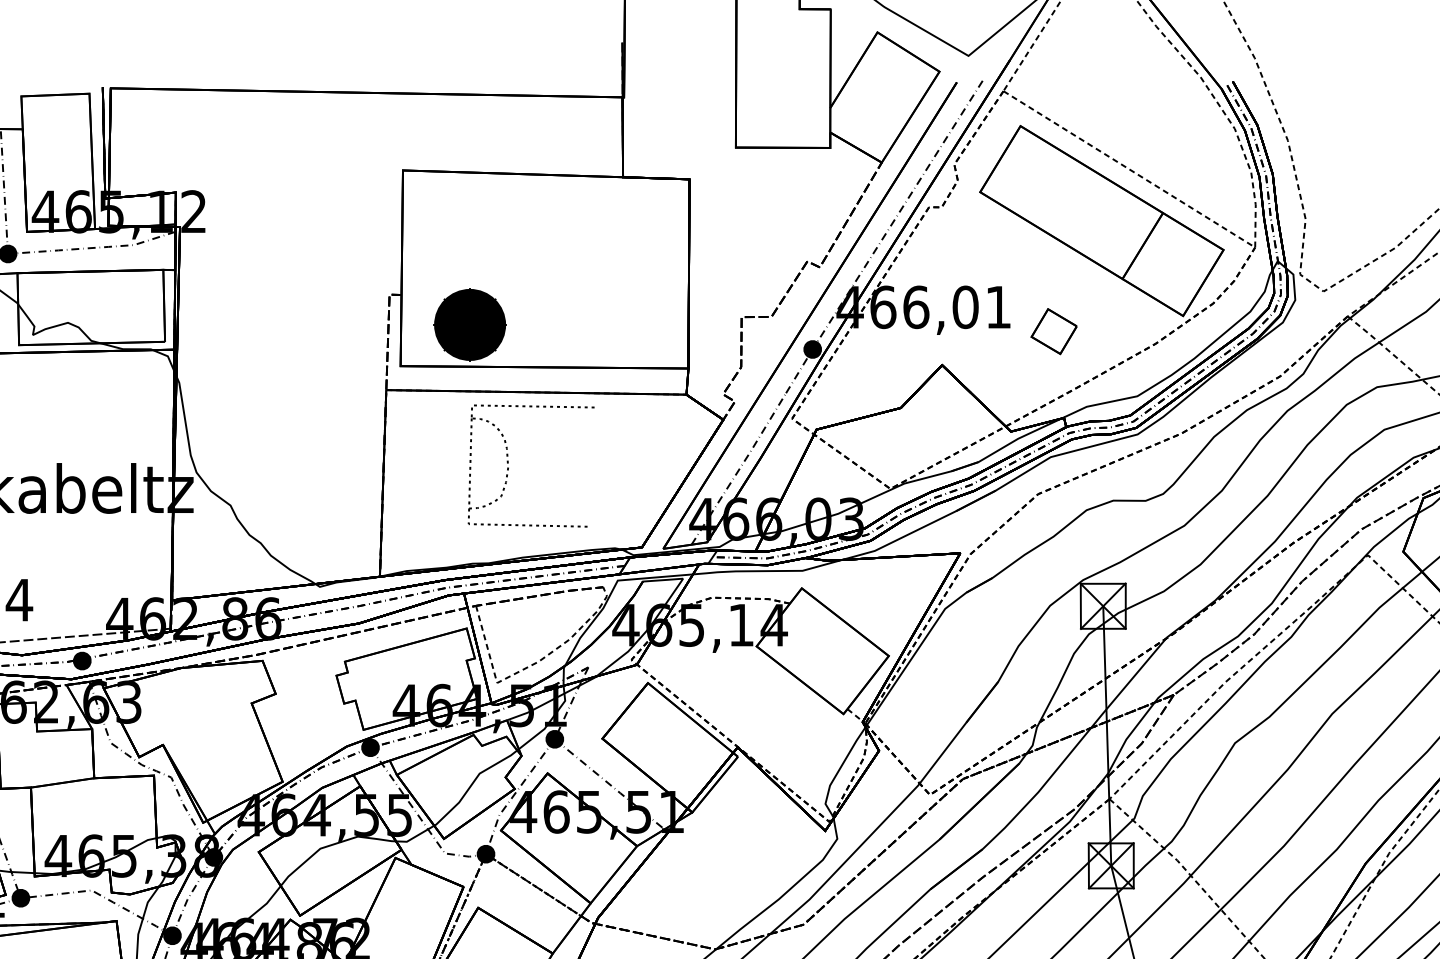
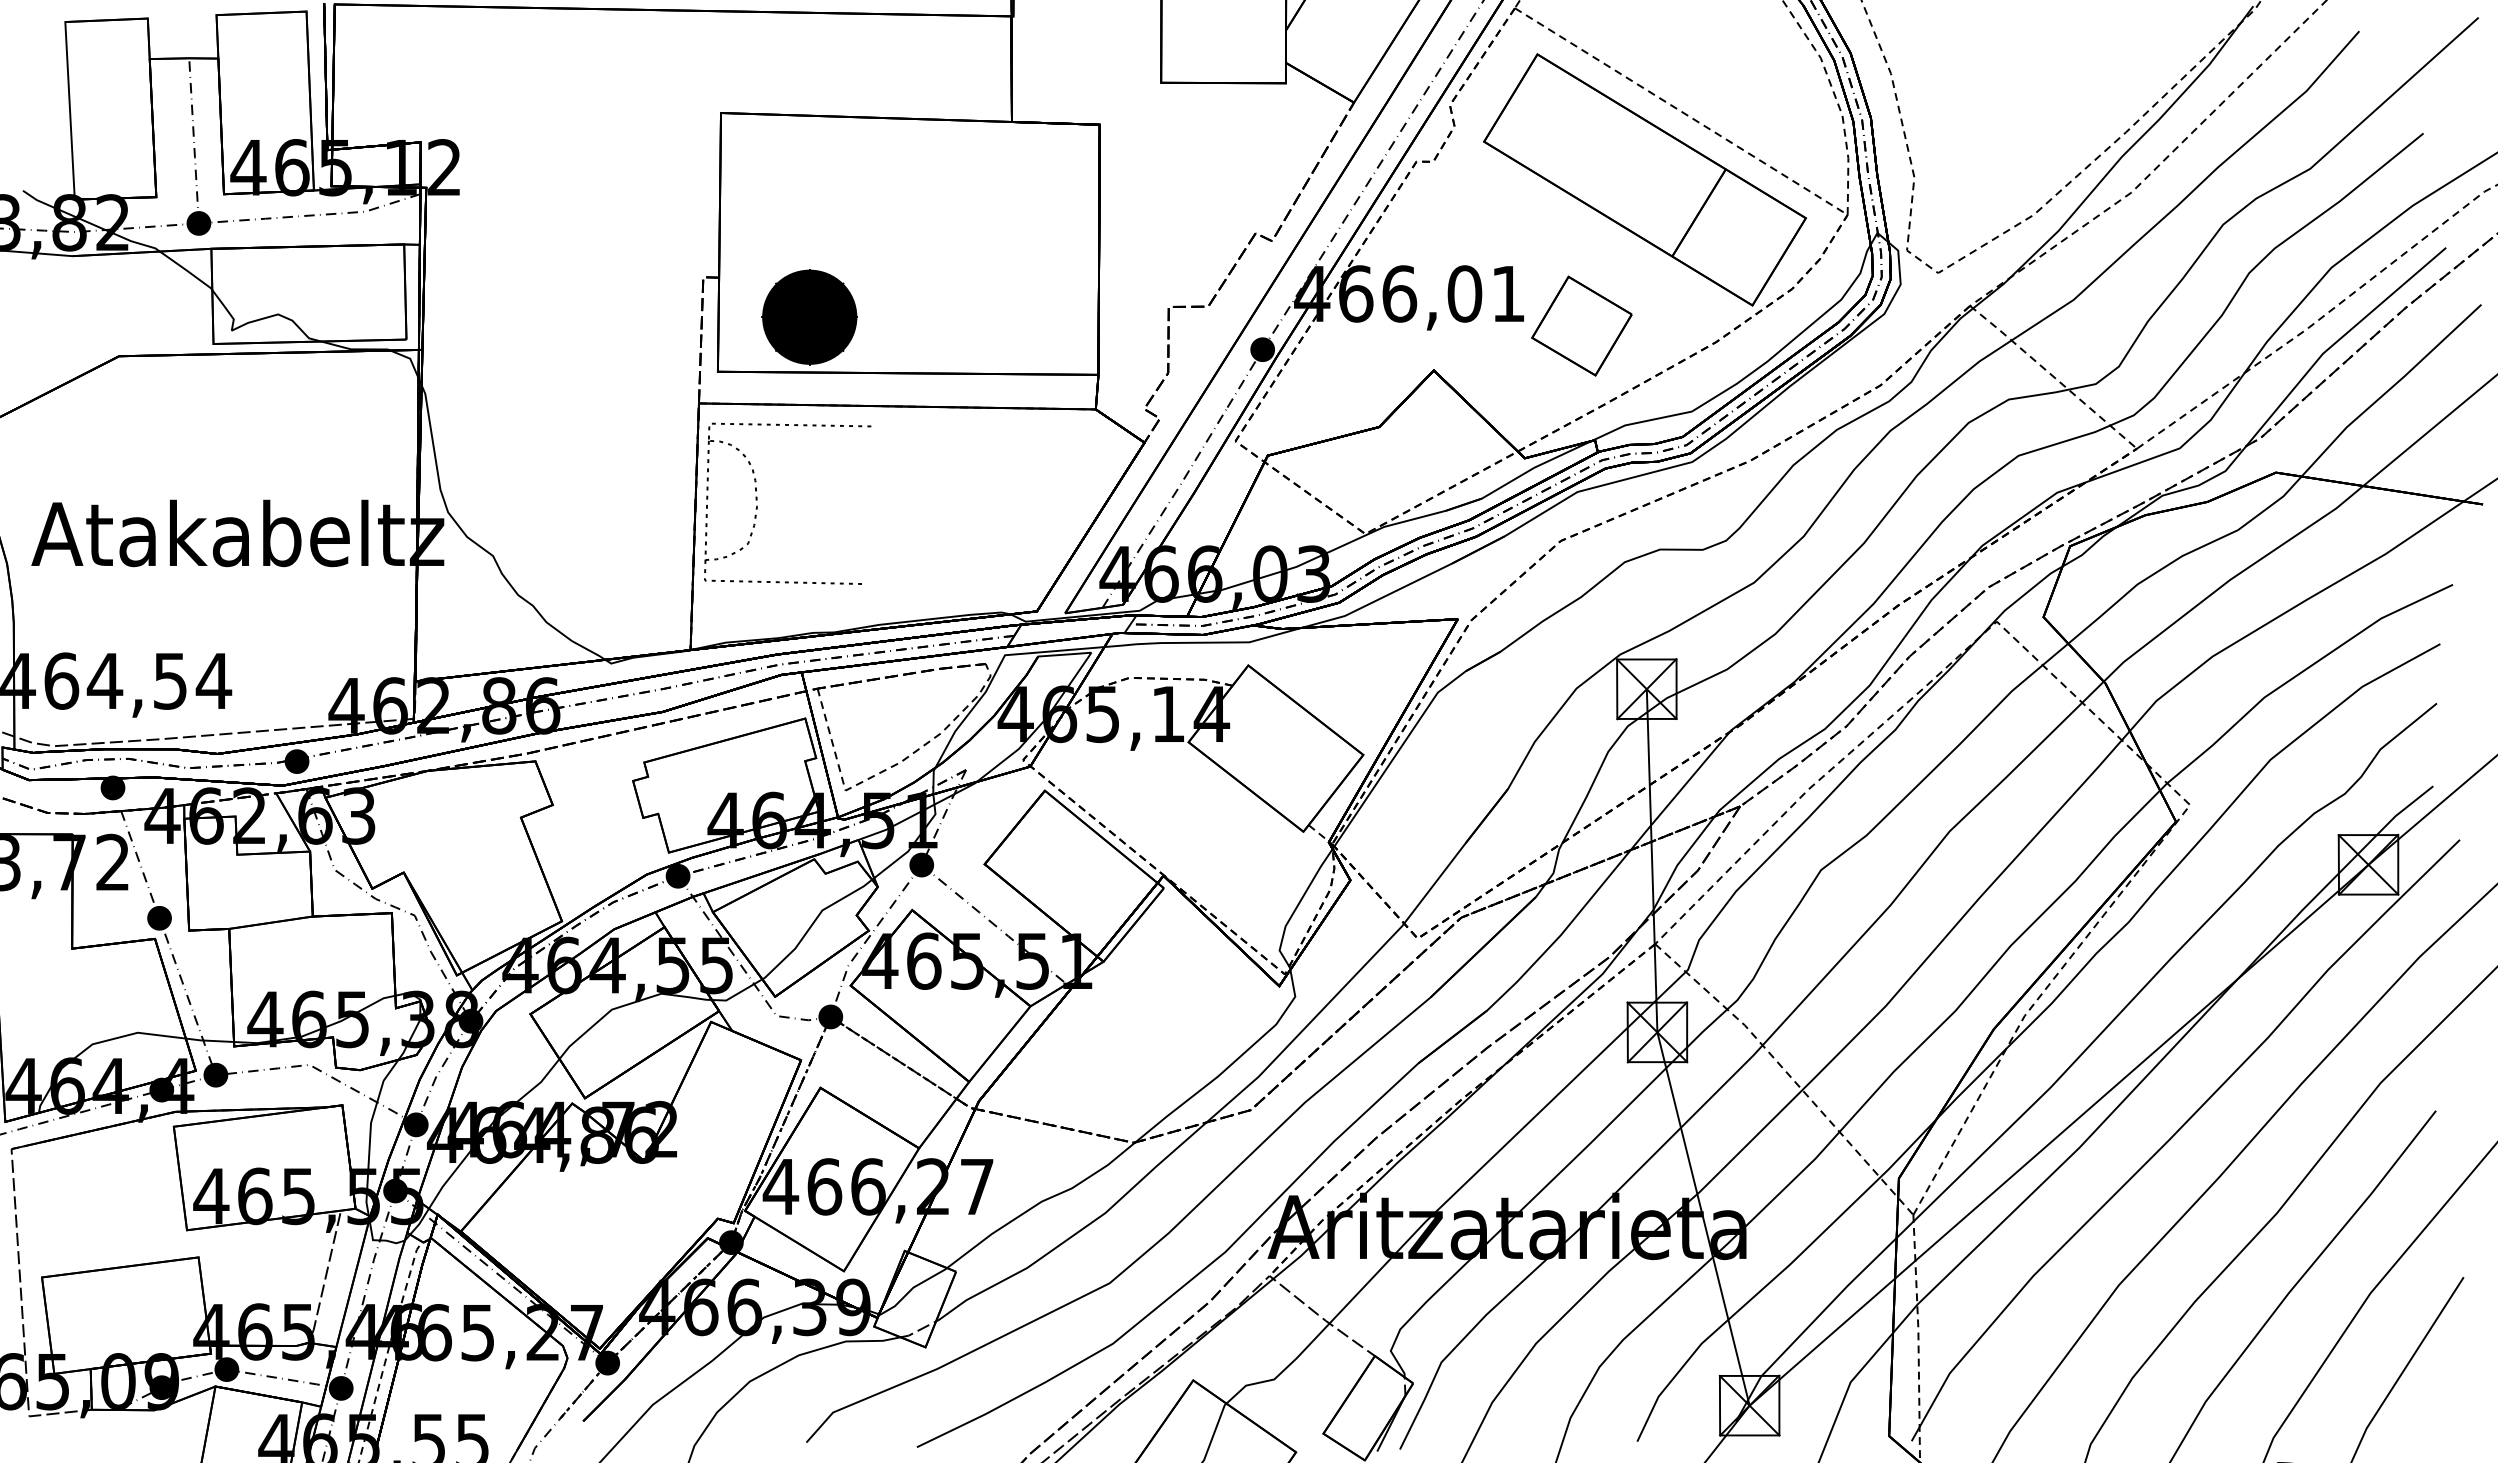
part: (1053, 331) -> (1581, 325), size x1.67
part: (508, 467) -> (757, 505), moved

